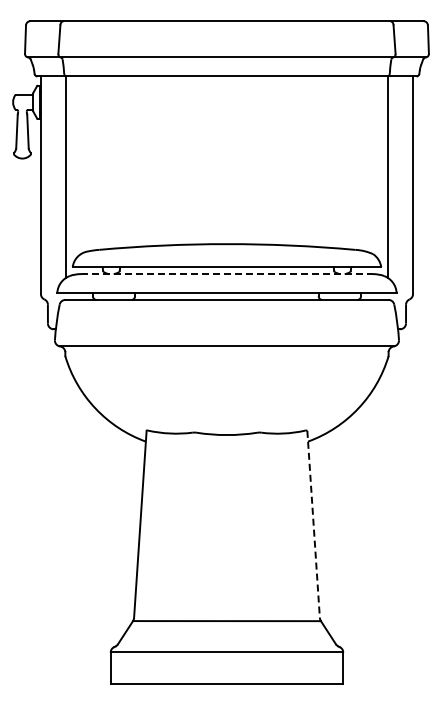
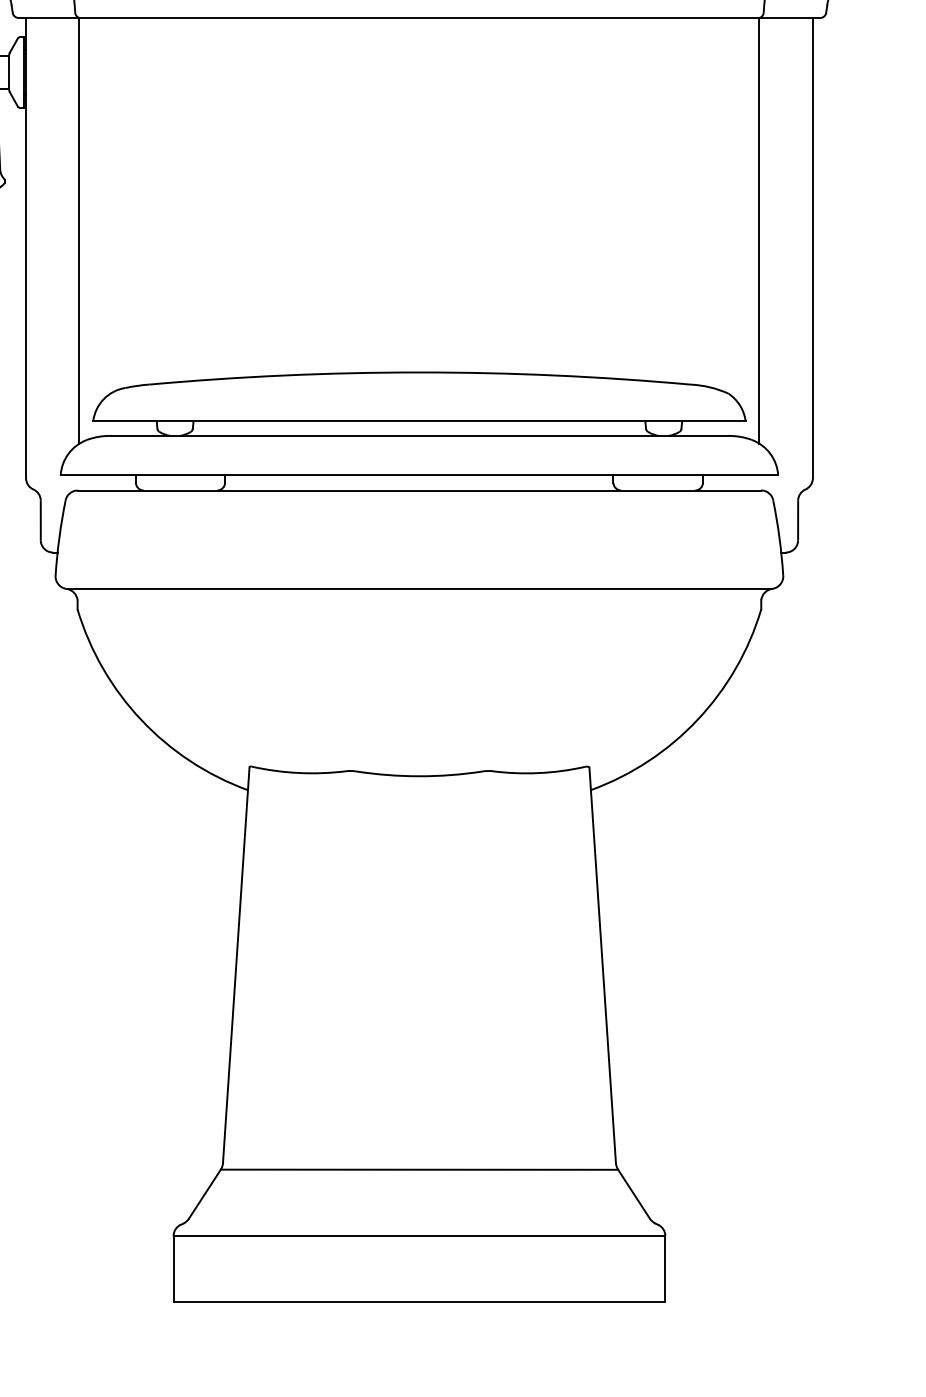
line: (226, 274) -> (418, 436), dashed -> solid
line: (313, 524) -> (602, 965), dashed -> solid

